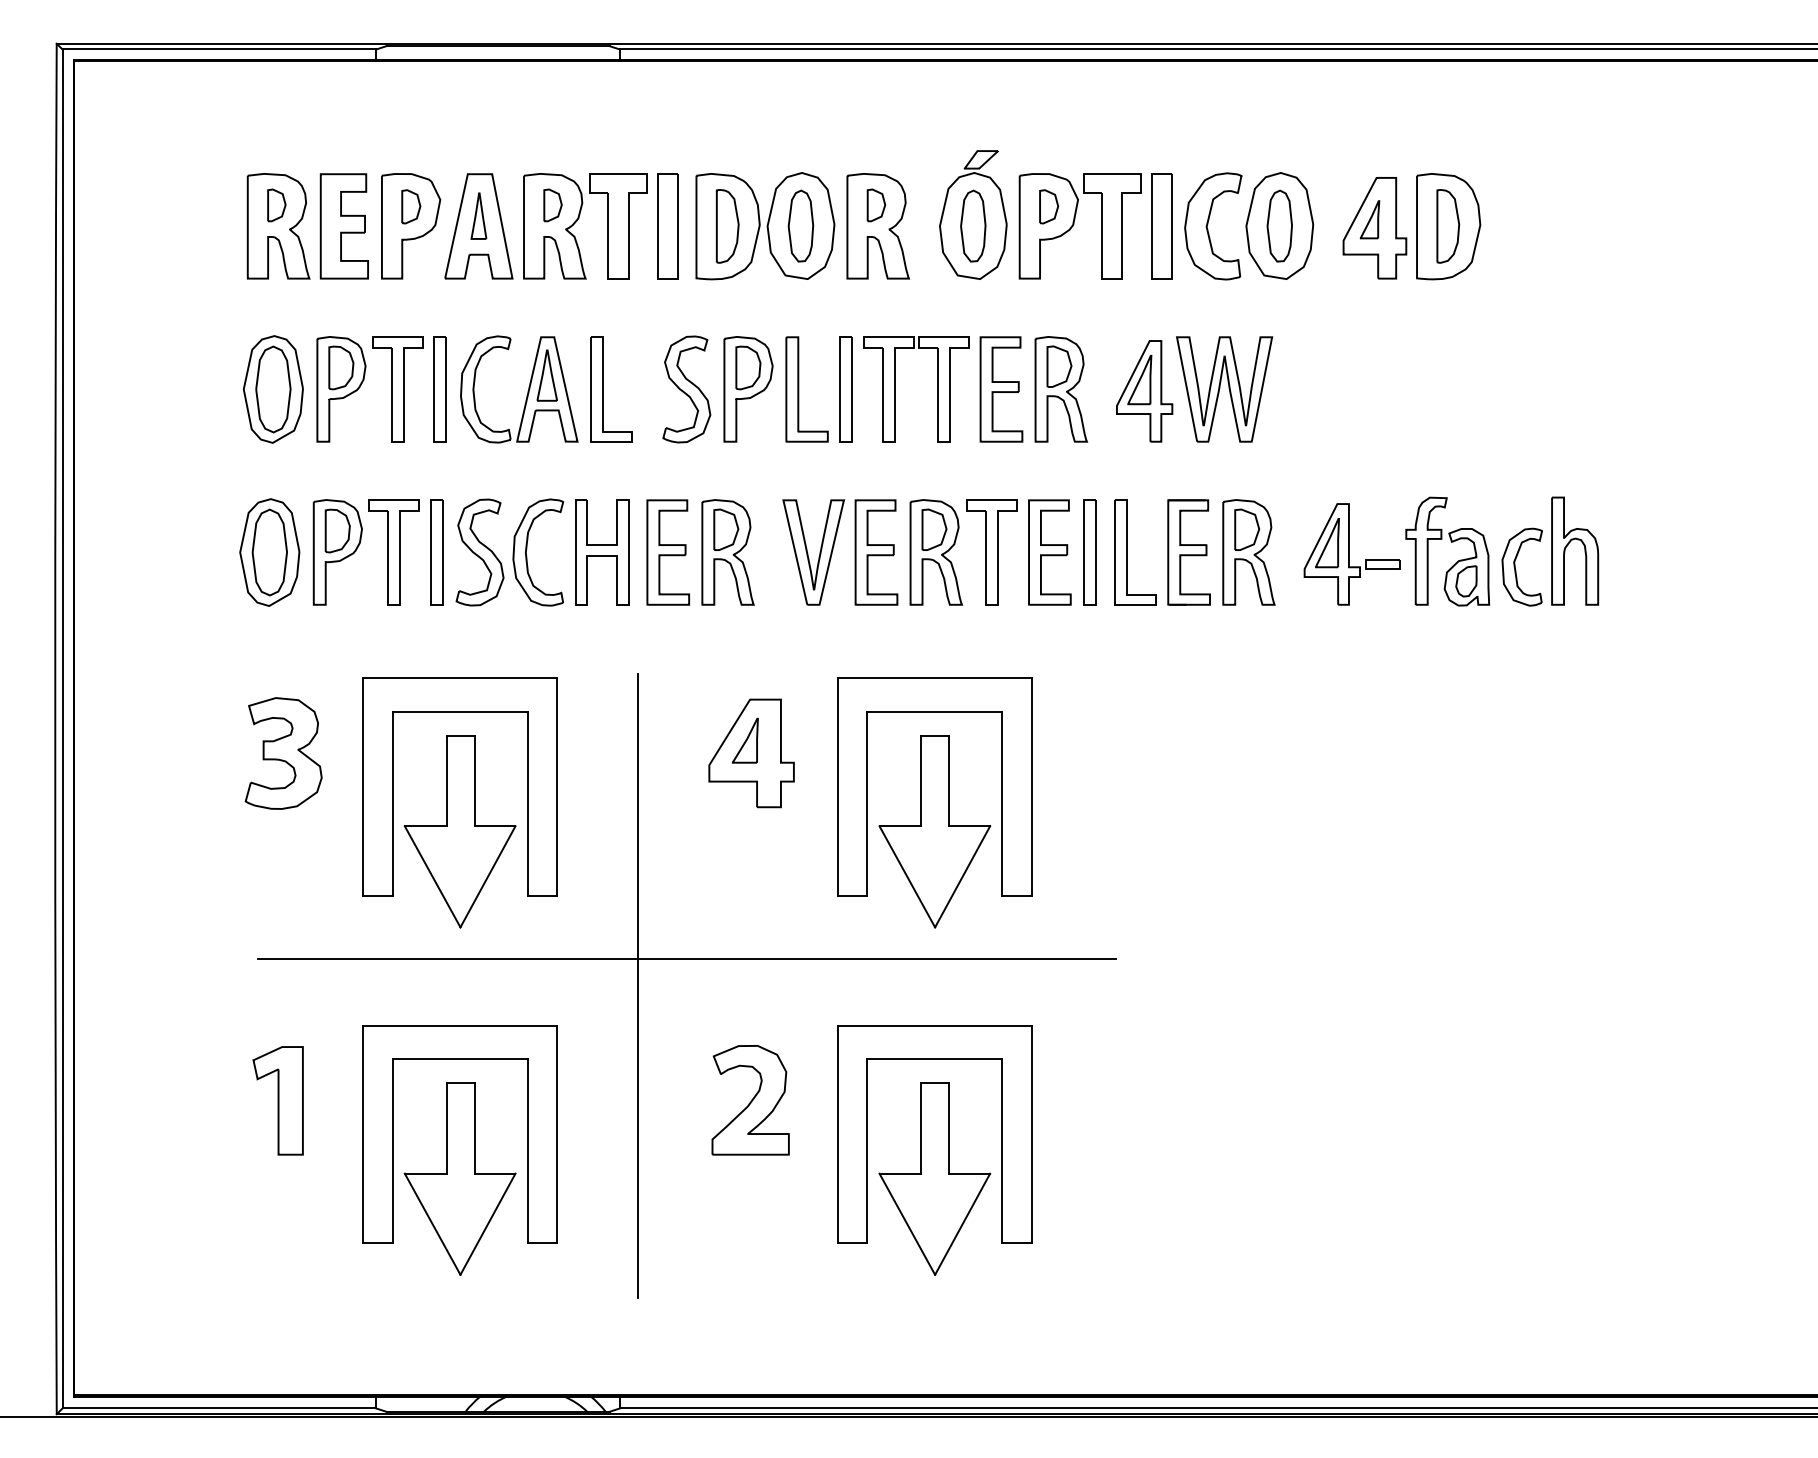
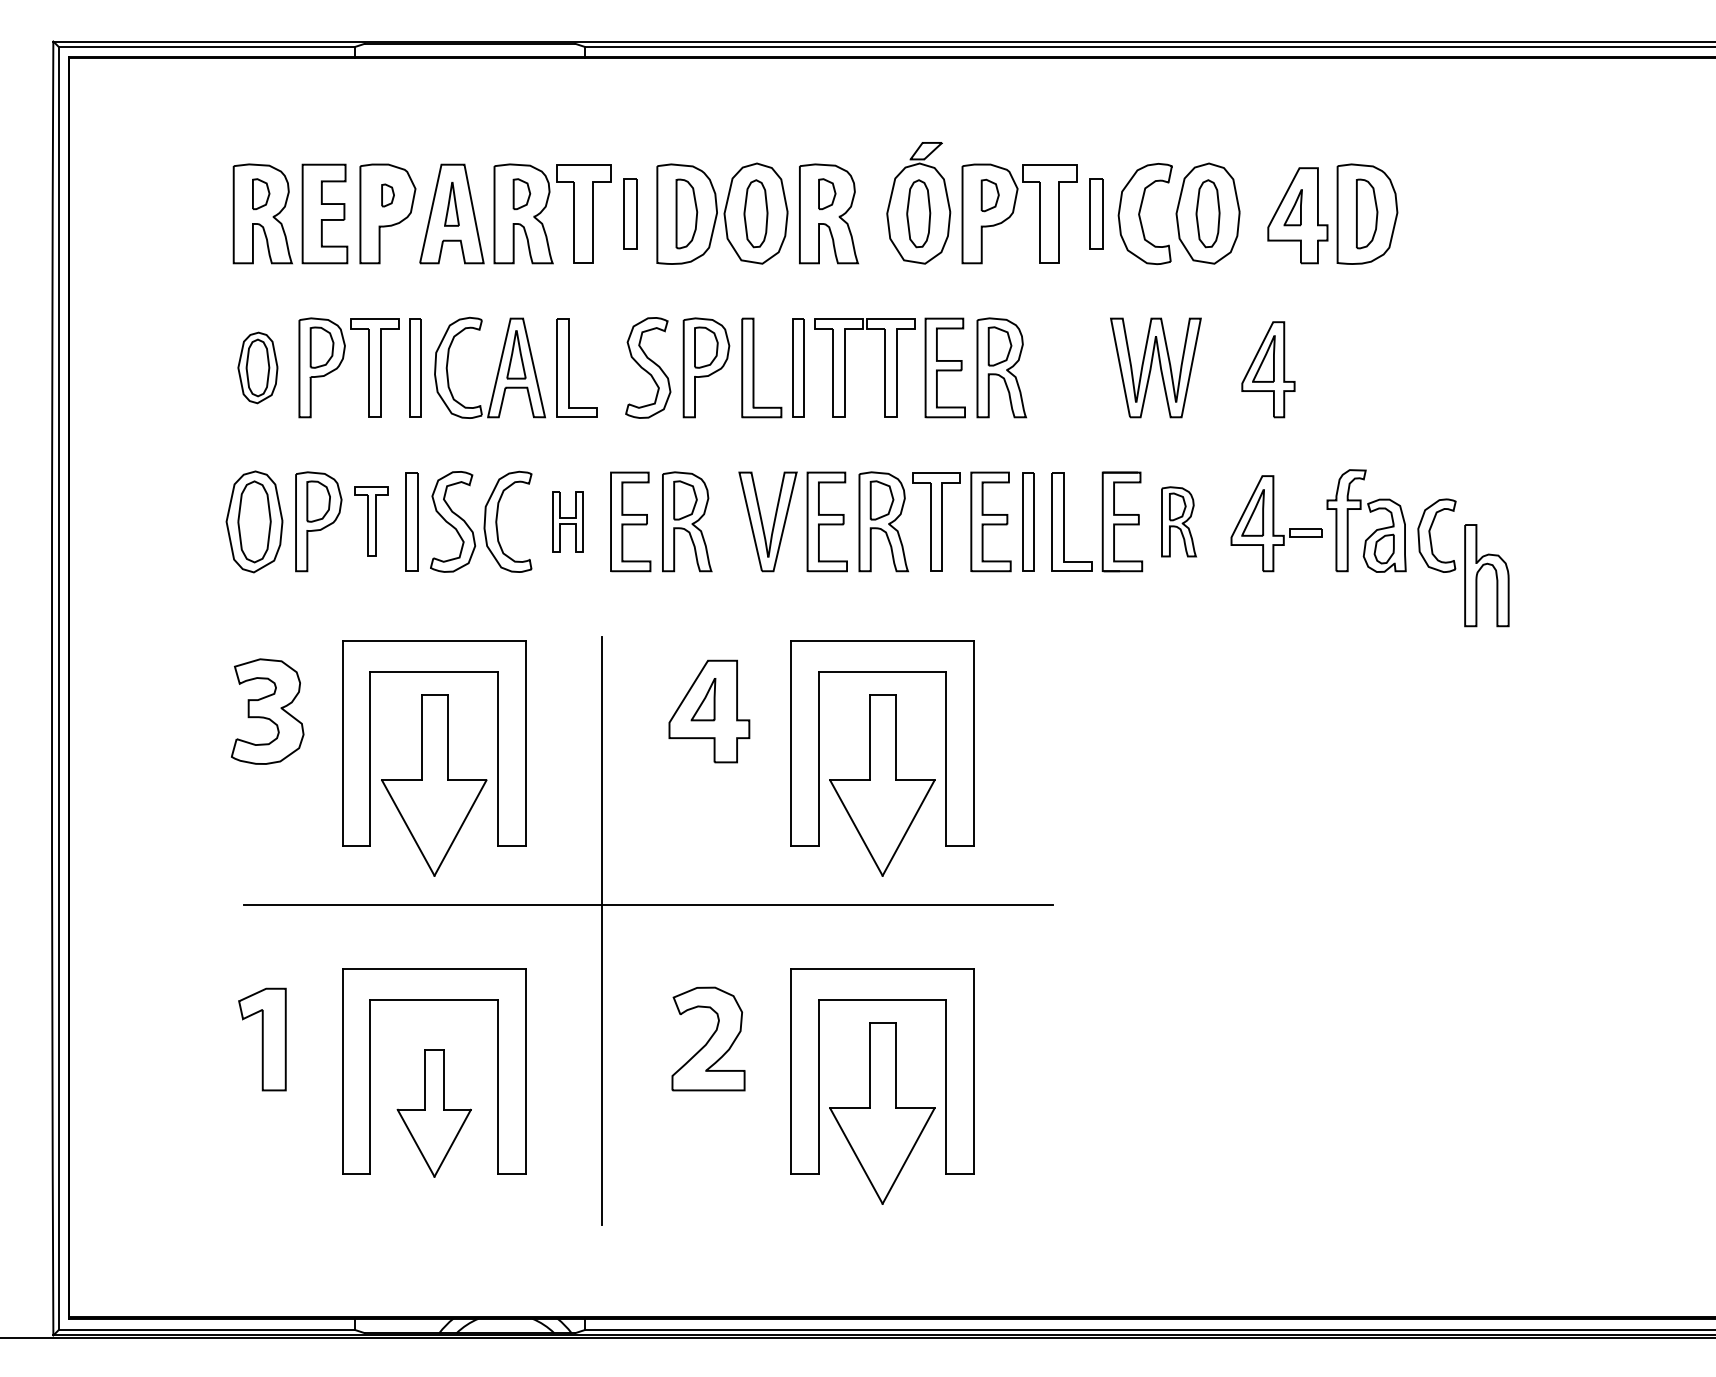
part: (410, 206) -> (387, 195), size x0.7
part: (668, 225) -> (630, 213), size x0.7
part: (1161, 225) -> (1096, 213), size x0.7
part: (272, 388) -> (257, 367), size x0.7
part: (1144, 391) -> (1268, 369), moved
part: (1568, 545) -> (1480, 570), moved
part: (393, 552) -> (371, 521), size x0.7
part: (601, 552) -> (567, 521), size x0.6
part: (1248, 552) -> (1178, 521), size x0.7
part: (460, 1179) -> (434, 1113), size x0.7

